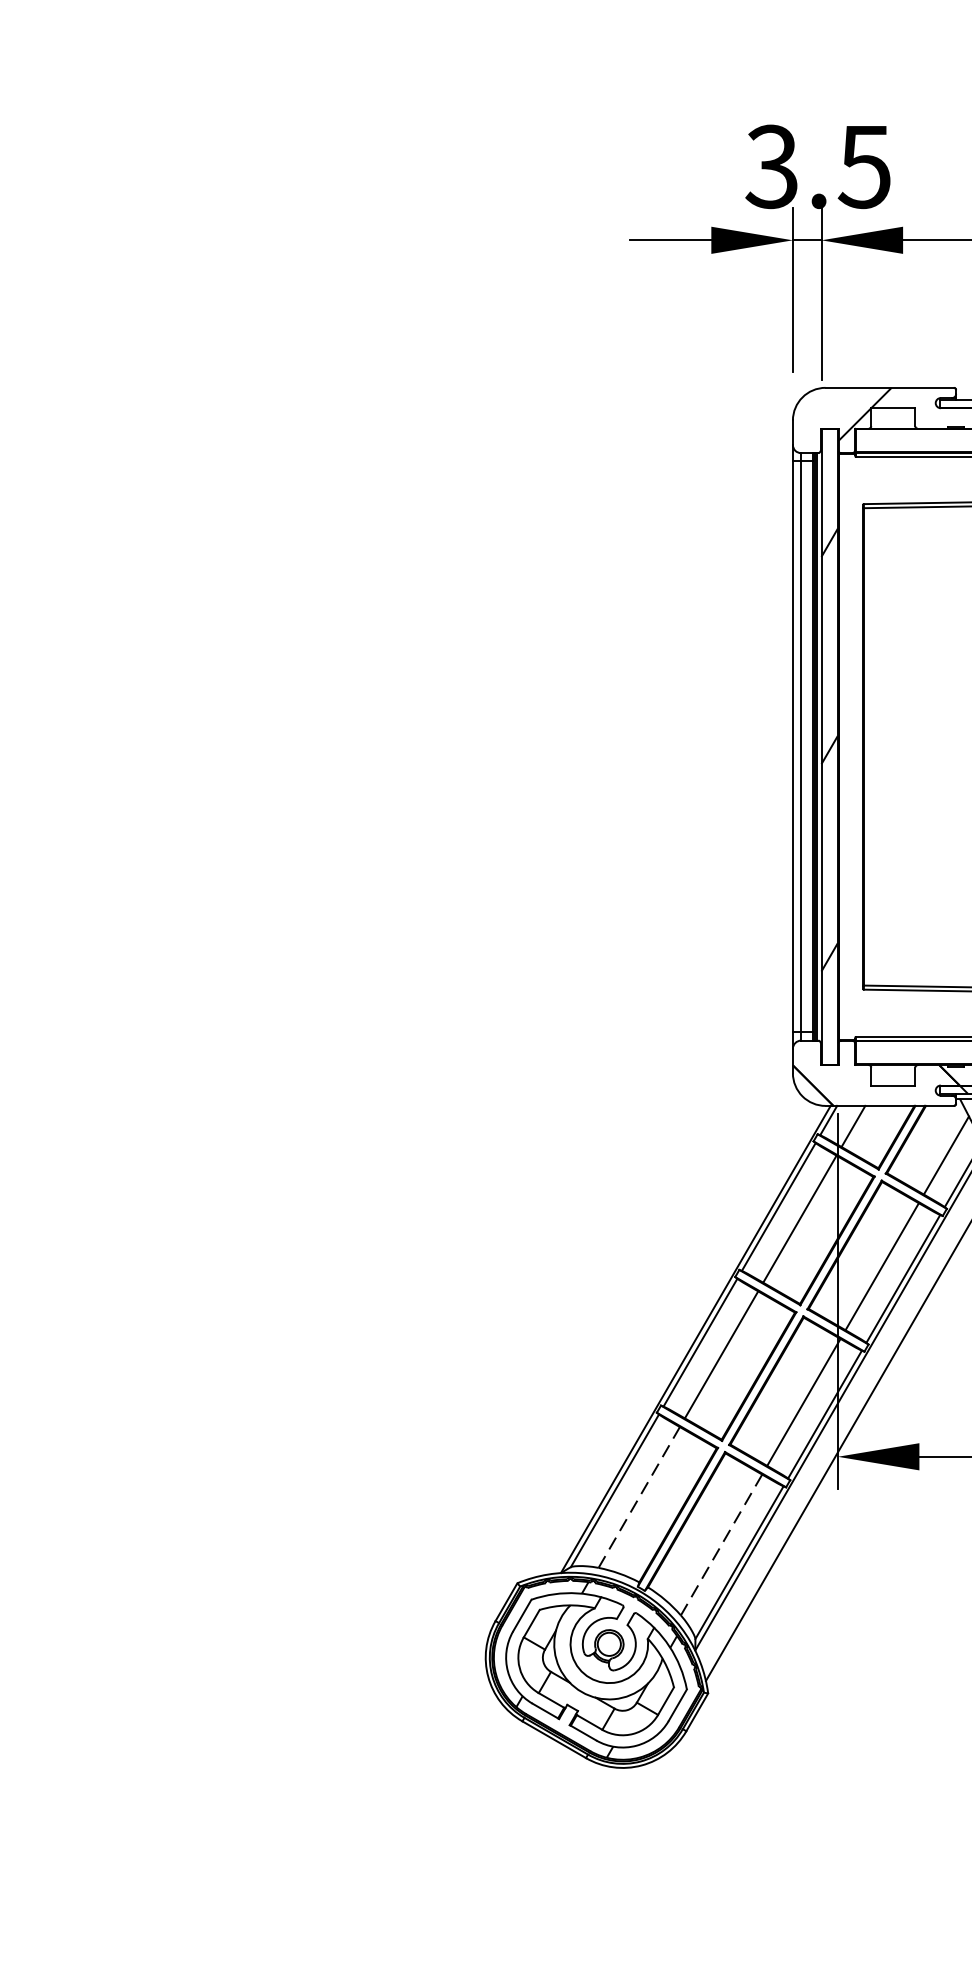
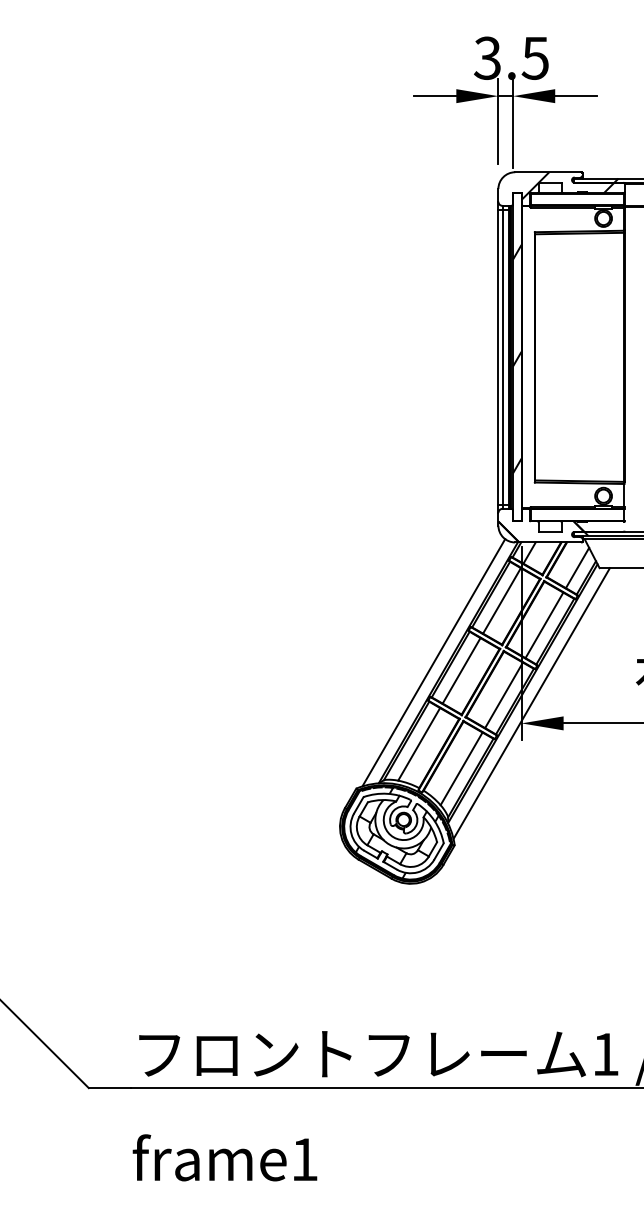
line: (667, 1338) -> (433, 662), added
line: (639, 1497) -> (419, 744), dashed -> solid
line: (721, 1544) -> (461, 768), dashed -> solid

